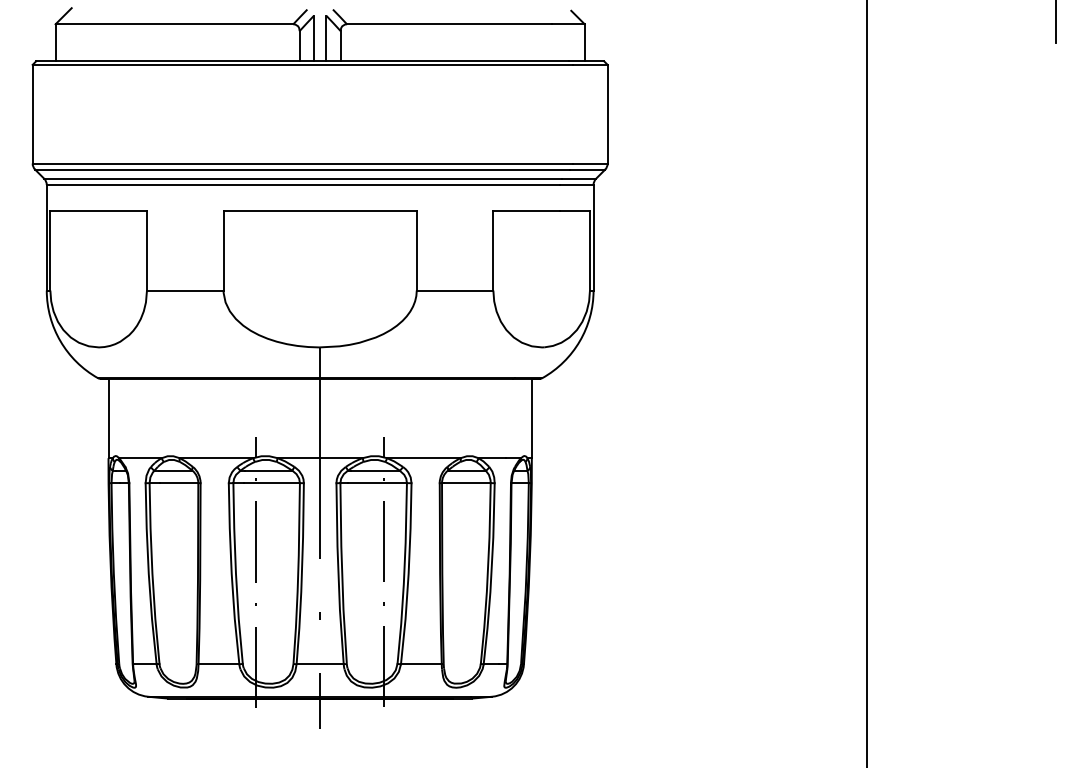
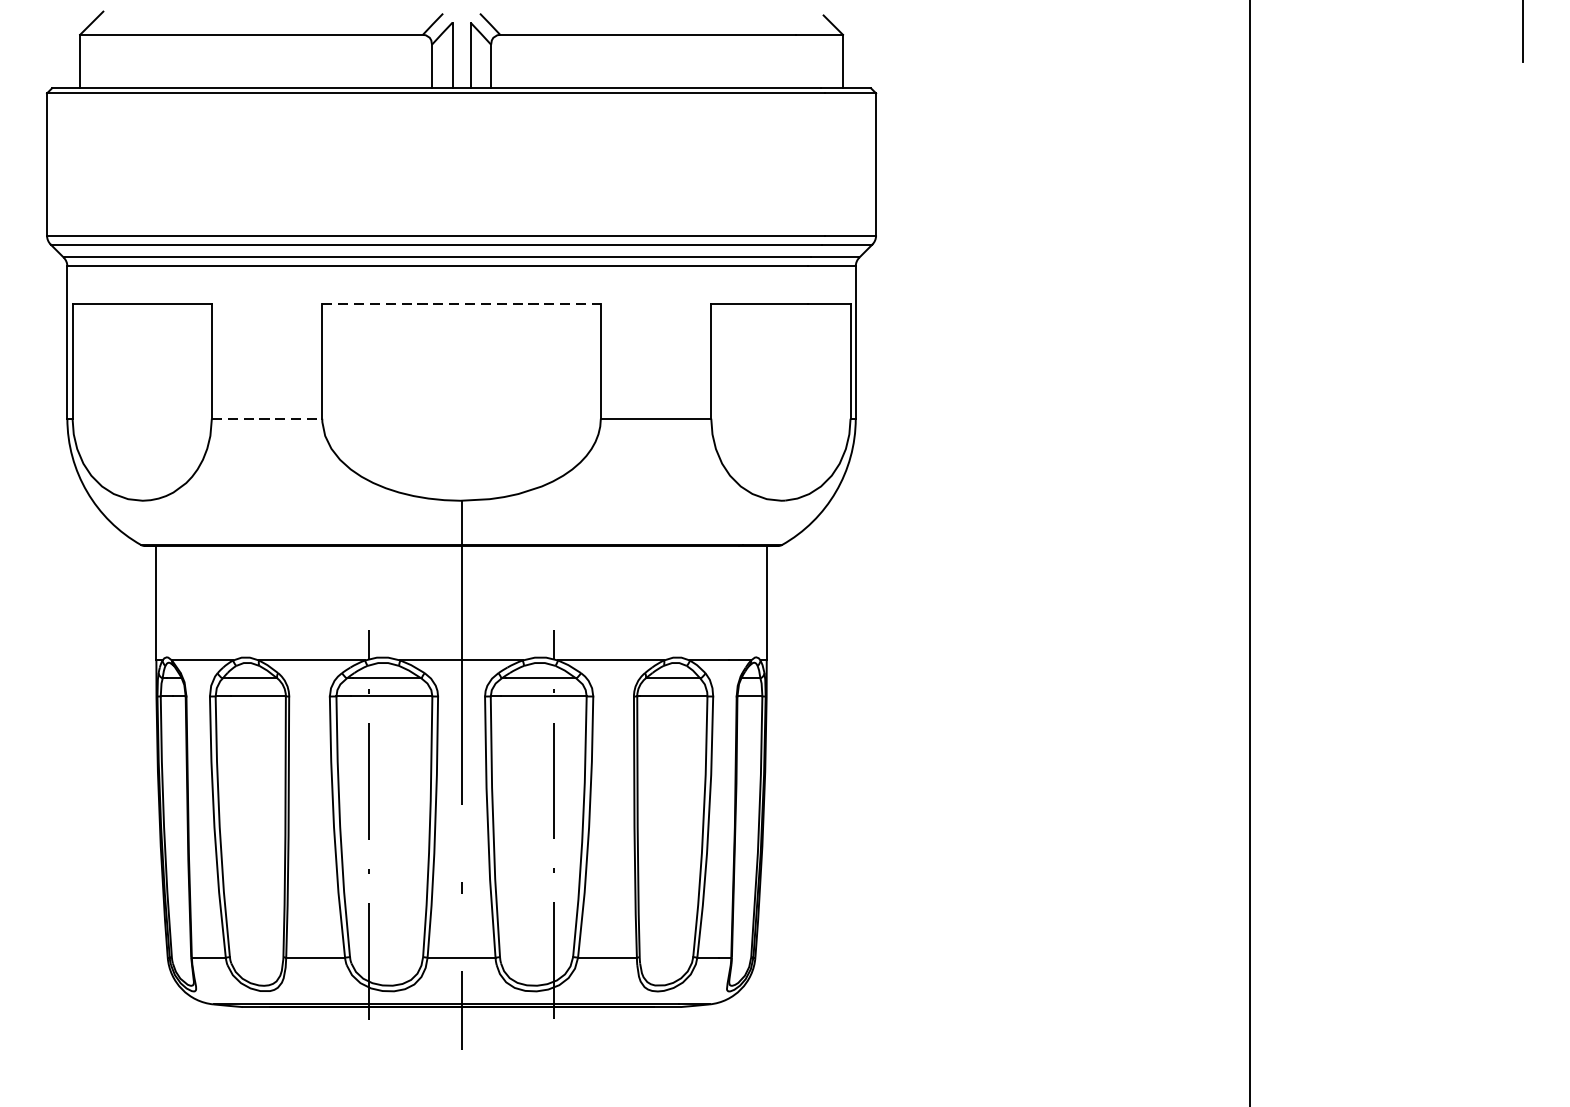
line: (320, 211) -> (462, 304), solid -> dashed
line: (185, 290) -> (267, 418), solid -> dashed

